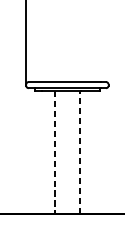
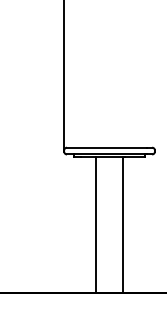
line: (54, 152) -> (95, 225), dashed -> solid
line: (80, 152) -> (123, 225), dashed -> solid

